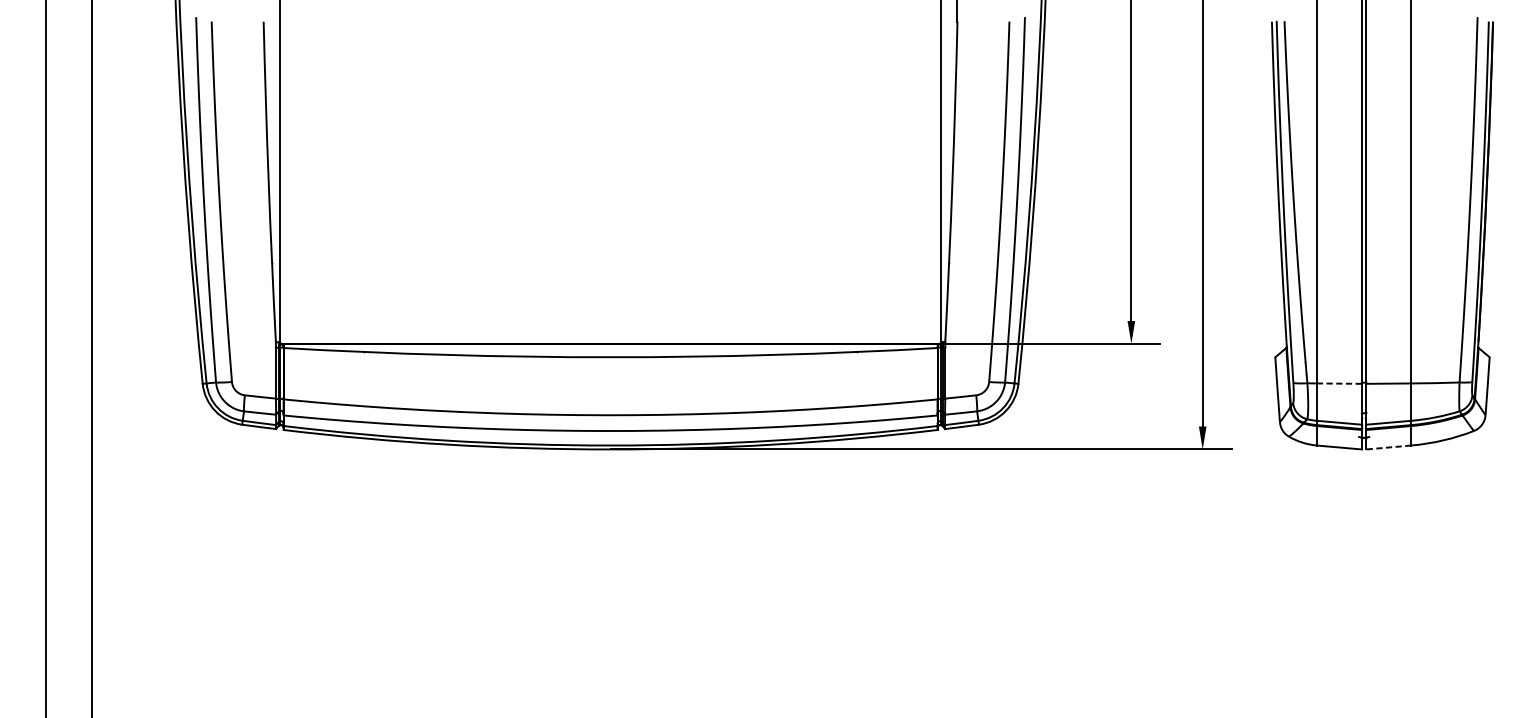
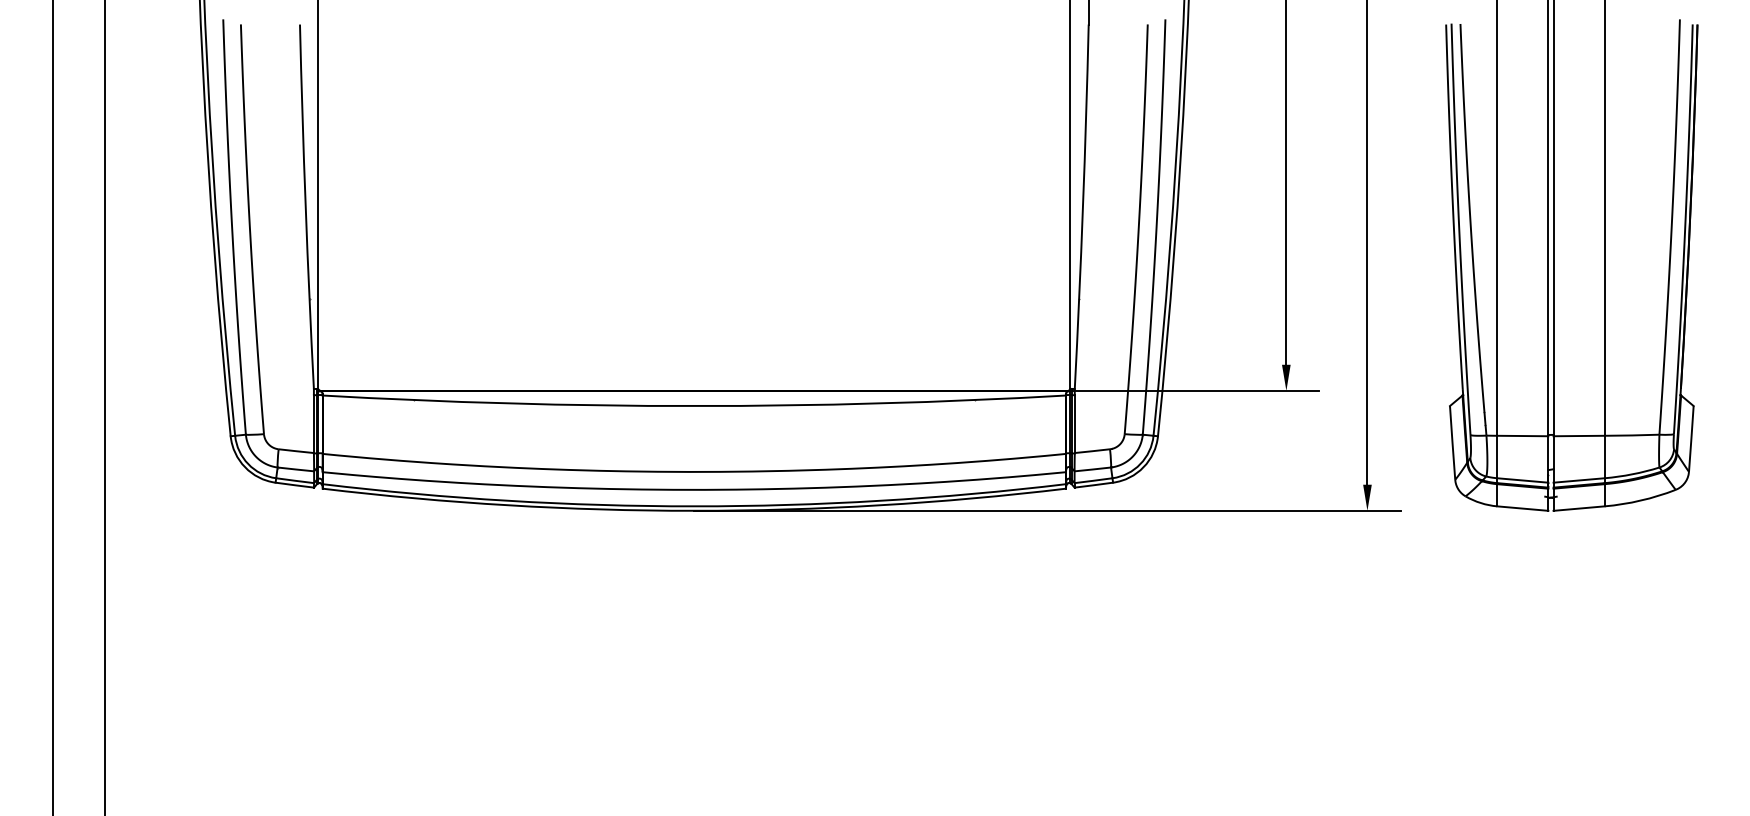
line: (1339, 384) -> (1522, 436), dashed -> solid
line: (1389, 447) -> (1579, 508), dashed -> solid

